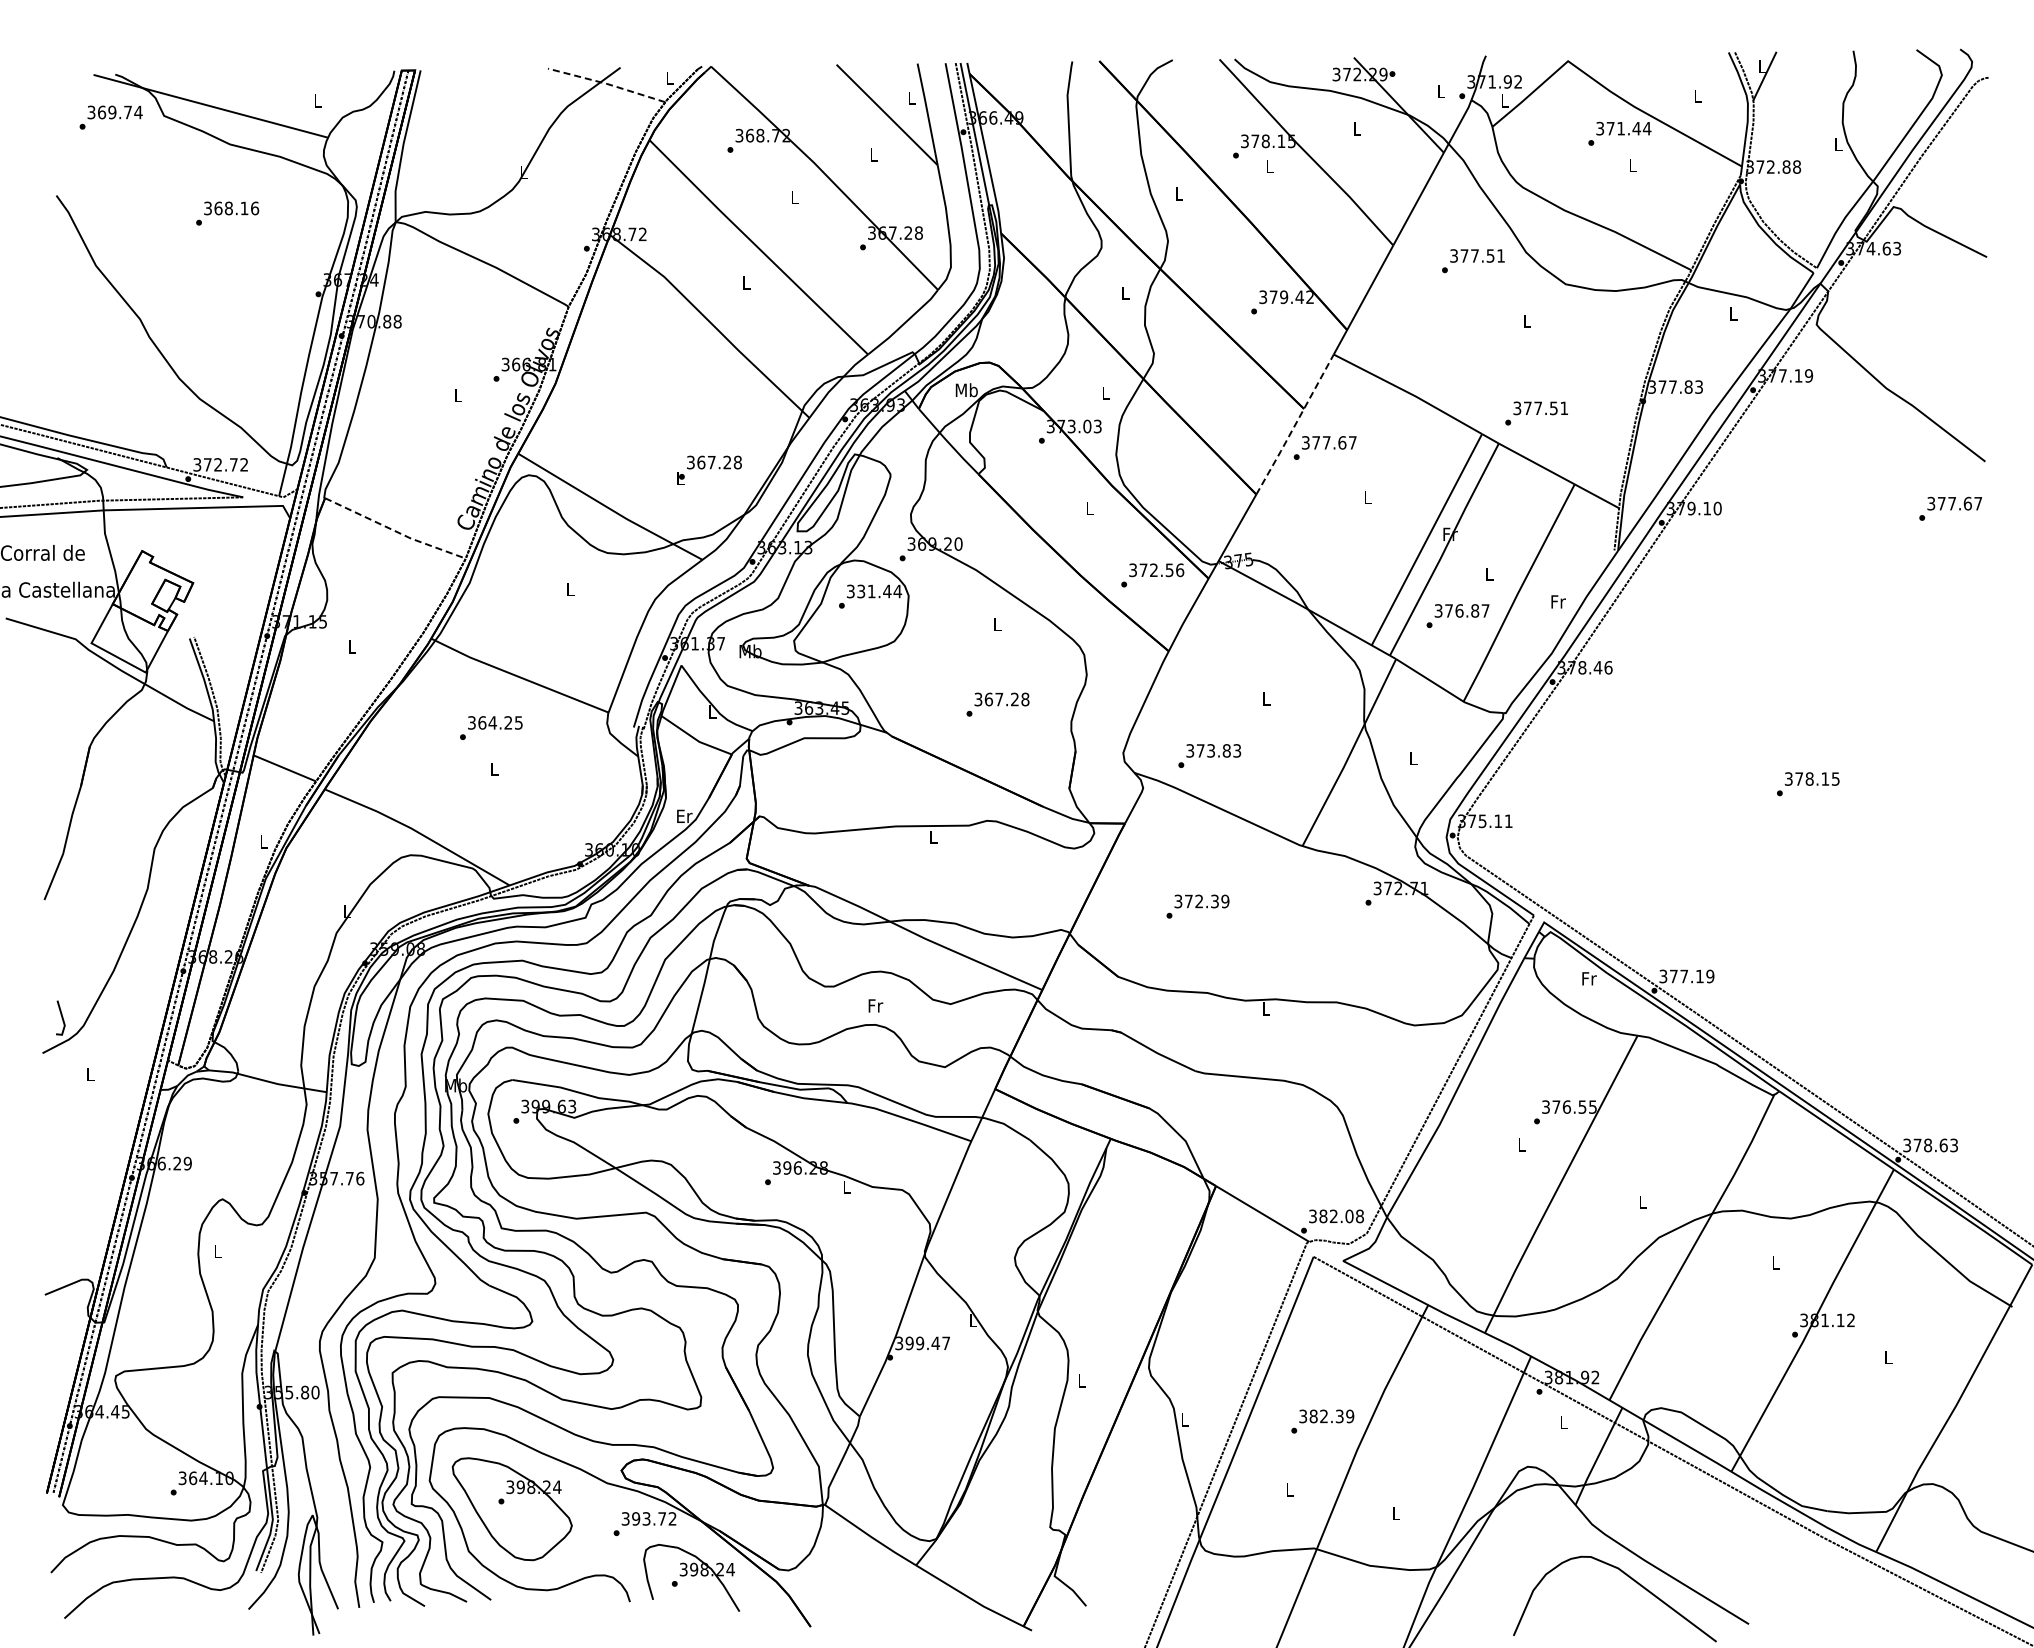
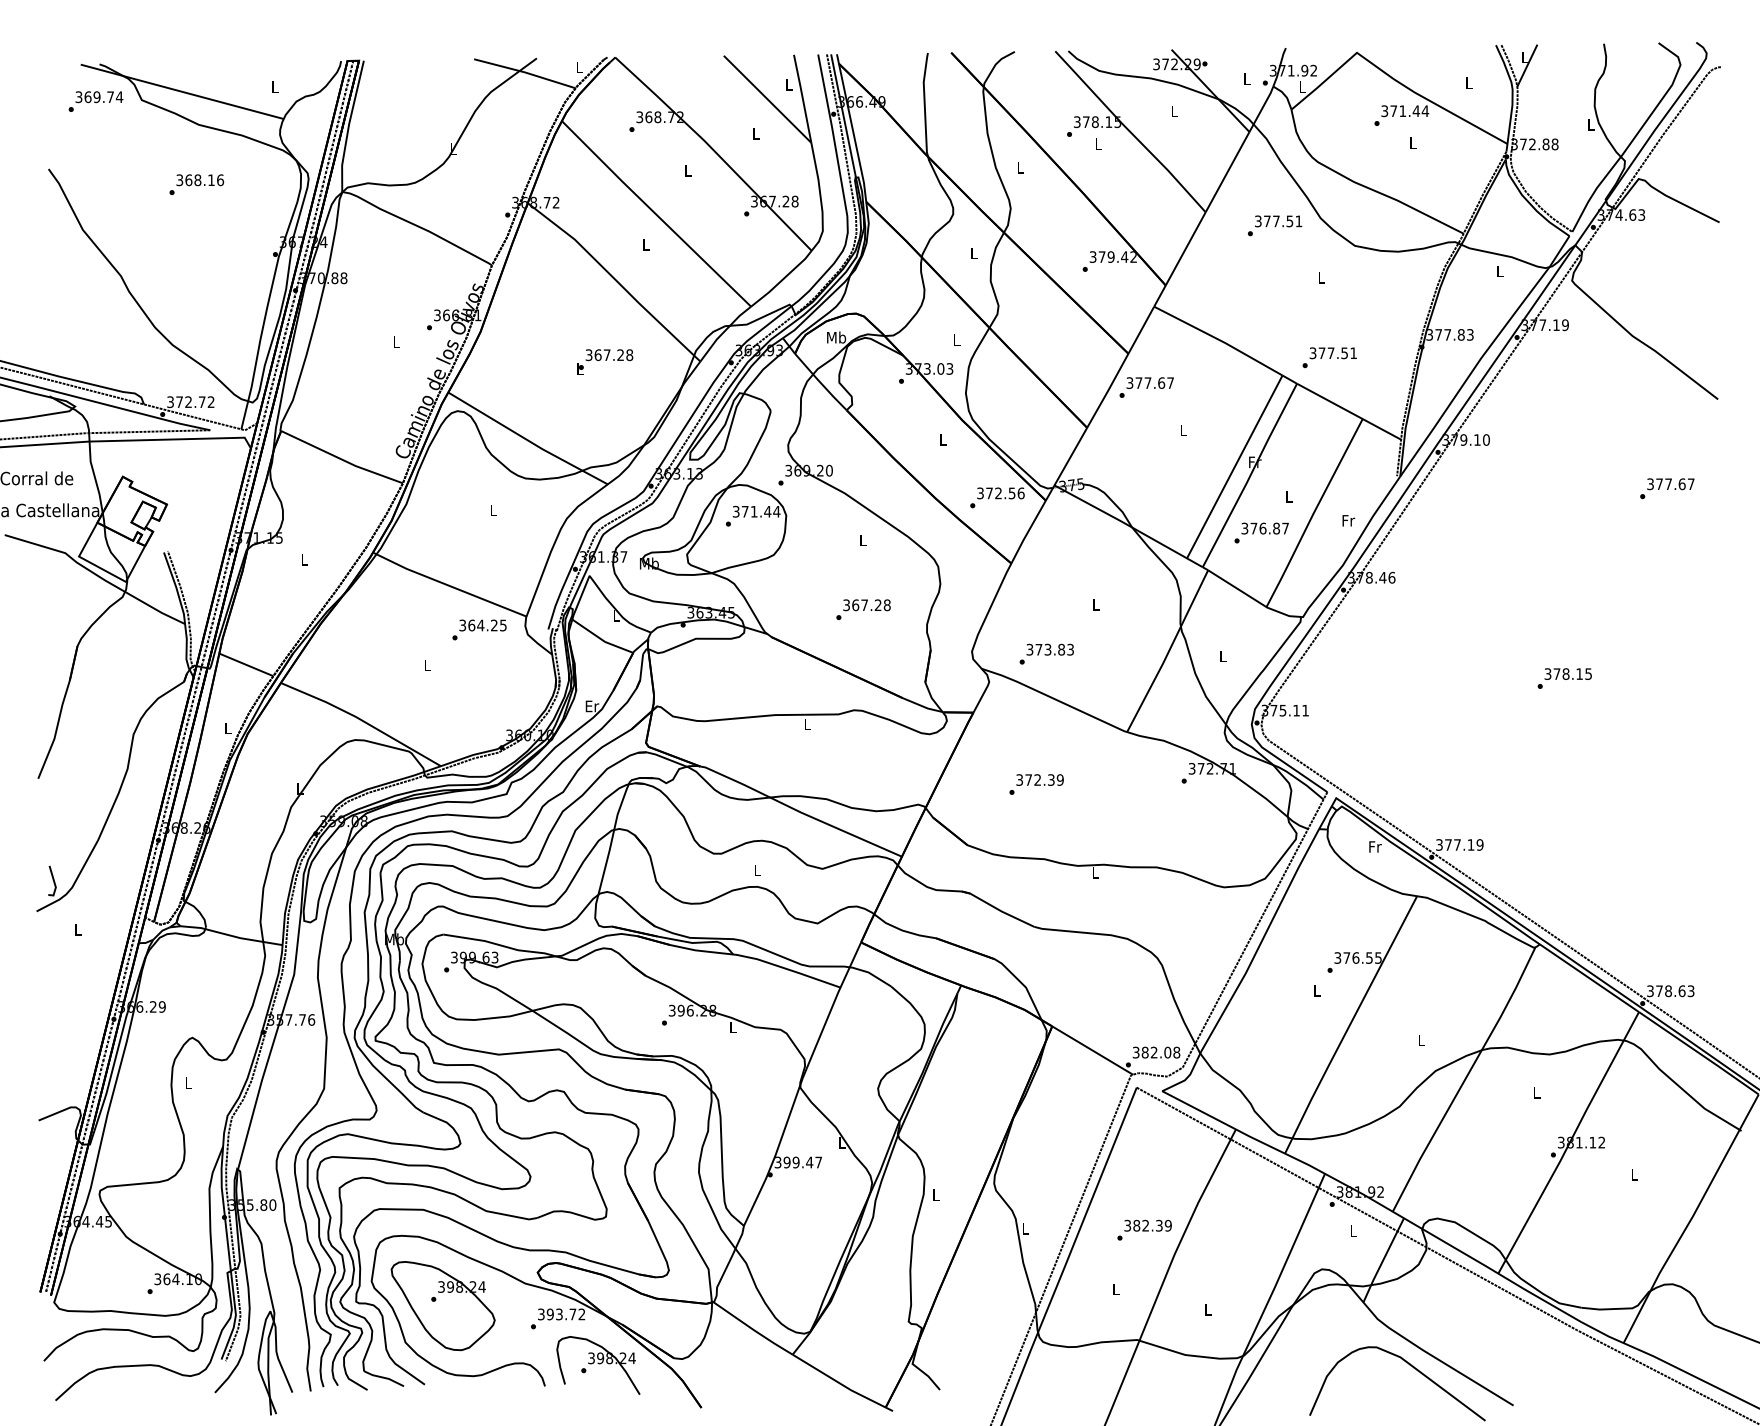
line: (606, 83) -> (524, 72), dashed -> solid
line: (1295, 425) -> (1121, 368), dashed -> solid
text: (709, 469) -> (605, 361), moved
text: (1950, 508) -> (1667, 488), moved
line: (395, 531) -> (342, 459), dashed -> solid
text: (861, 591) -> (745, 511), 331.44 -> 371.44
text: (491, 727) -> (479, 629), moved
text: (875, 1005) -> (757, 870), Fr -> L

